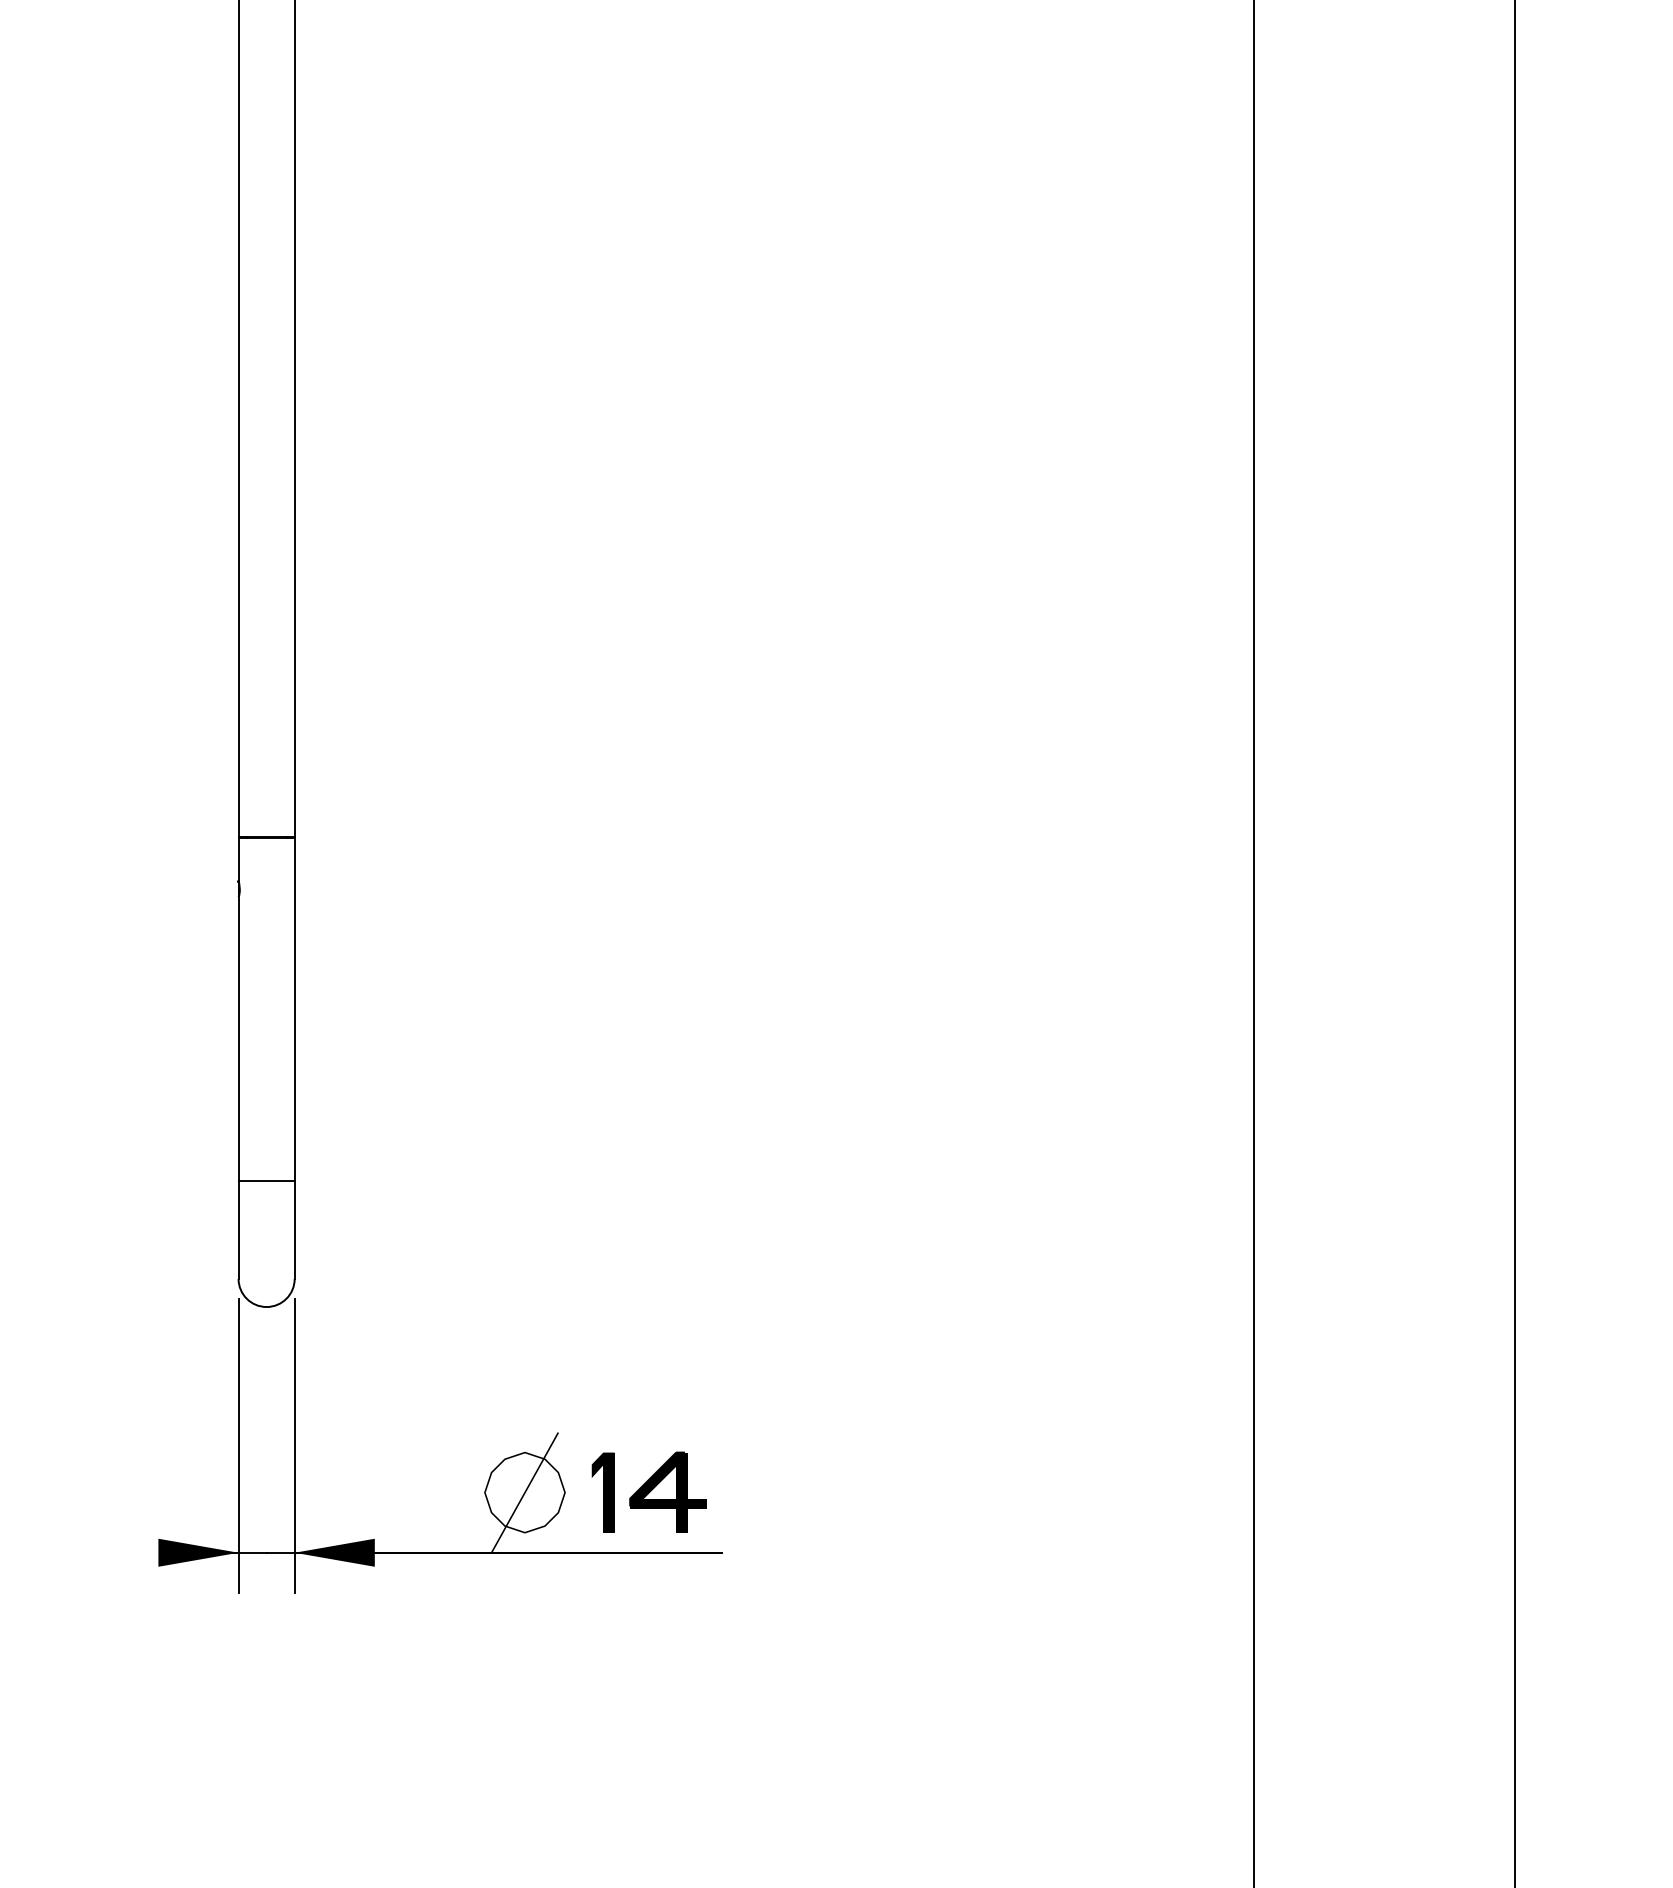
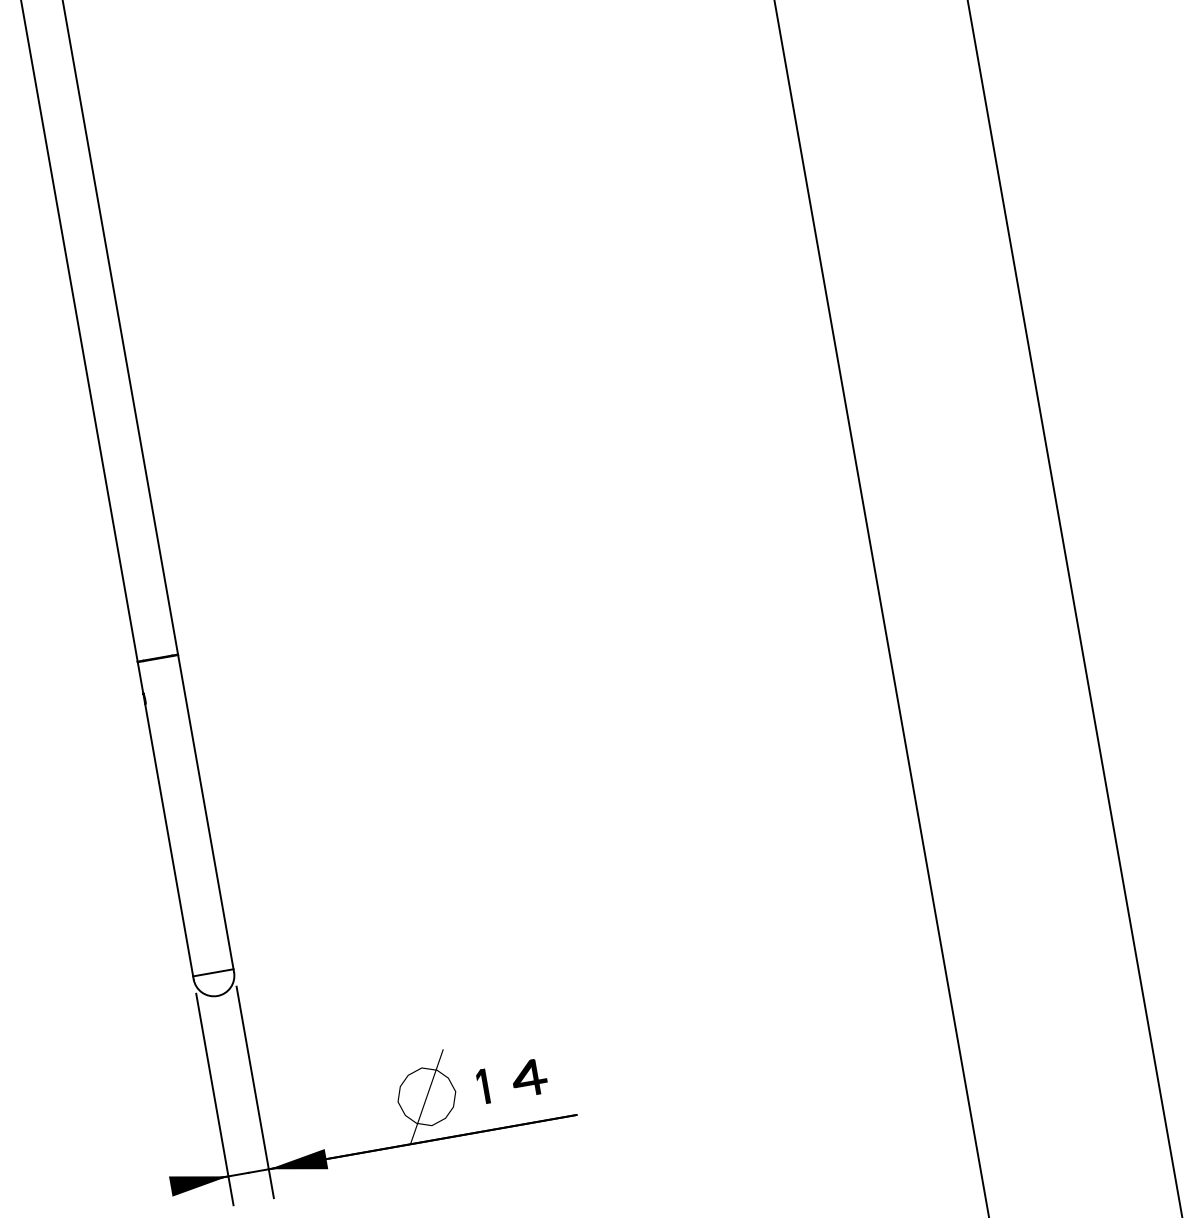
line: (266, 1180) -> (213, 972), moved
part: (667, 1491) -> (529, 1077), size x0.6
part: (602, 1492) -> (482, 1086), size x0.6

